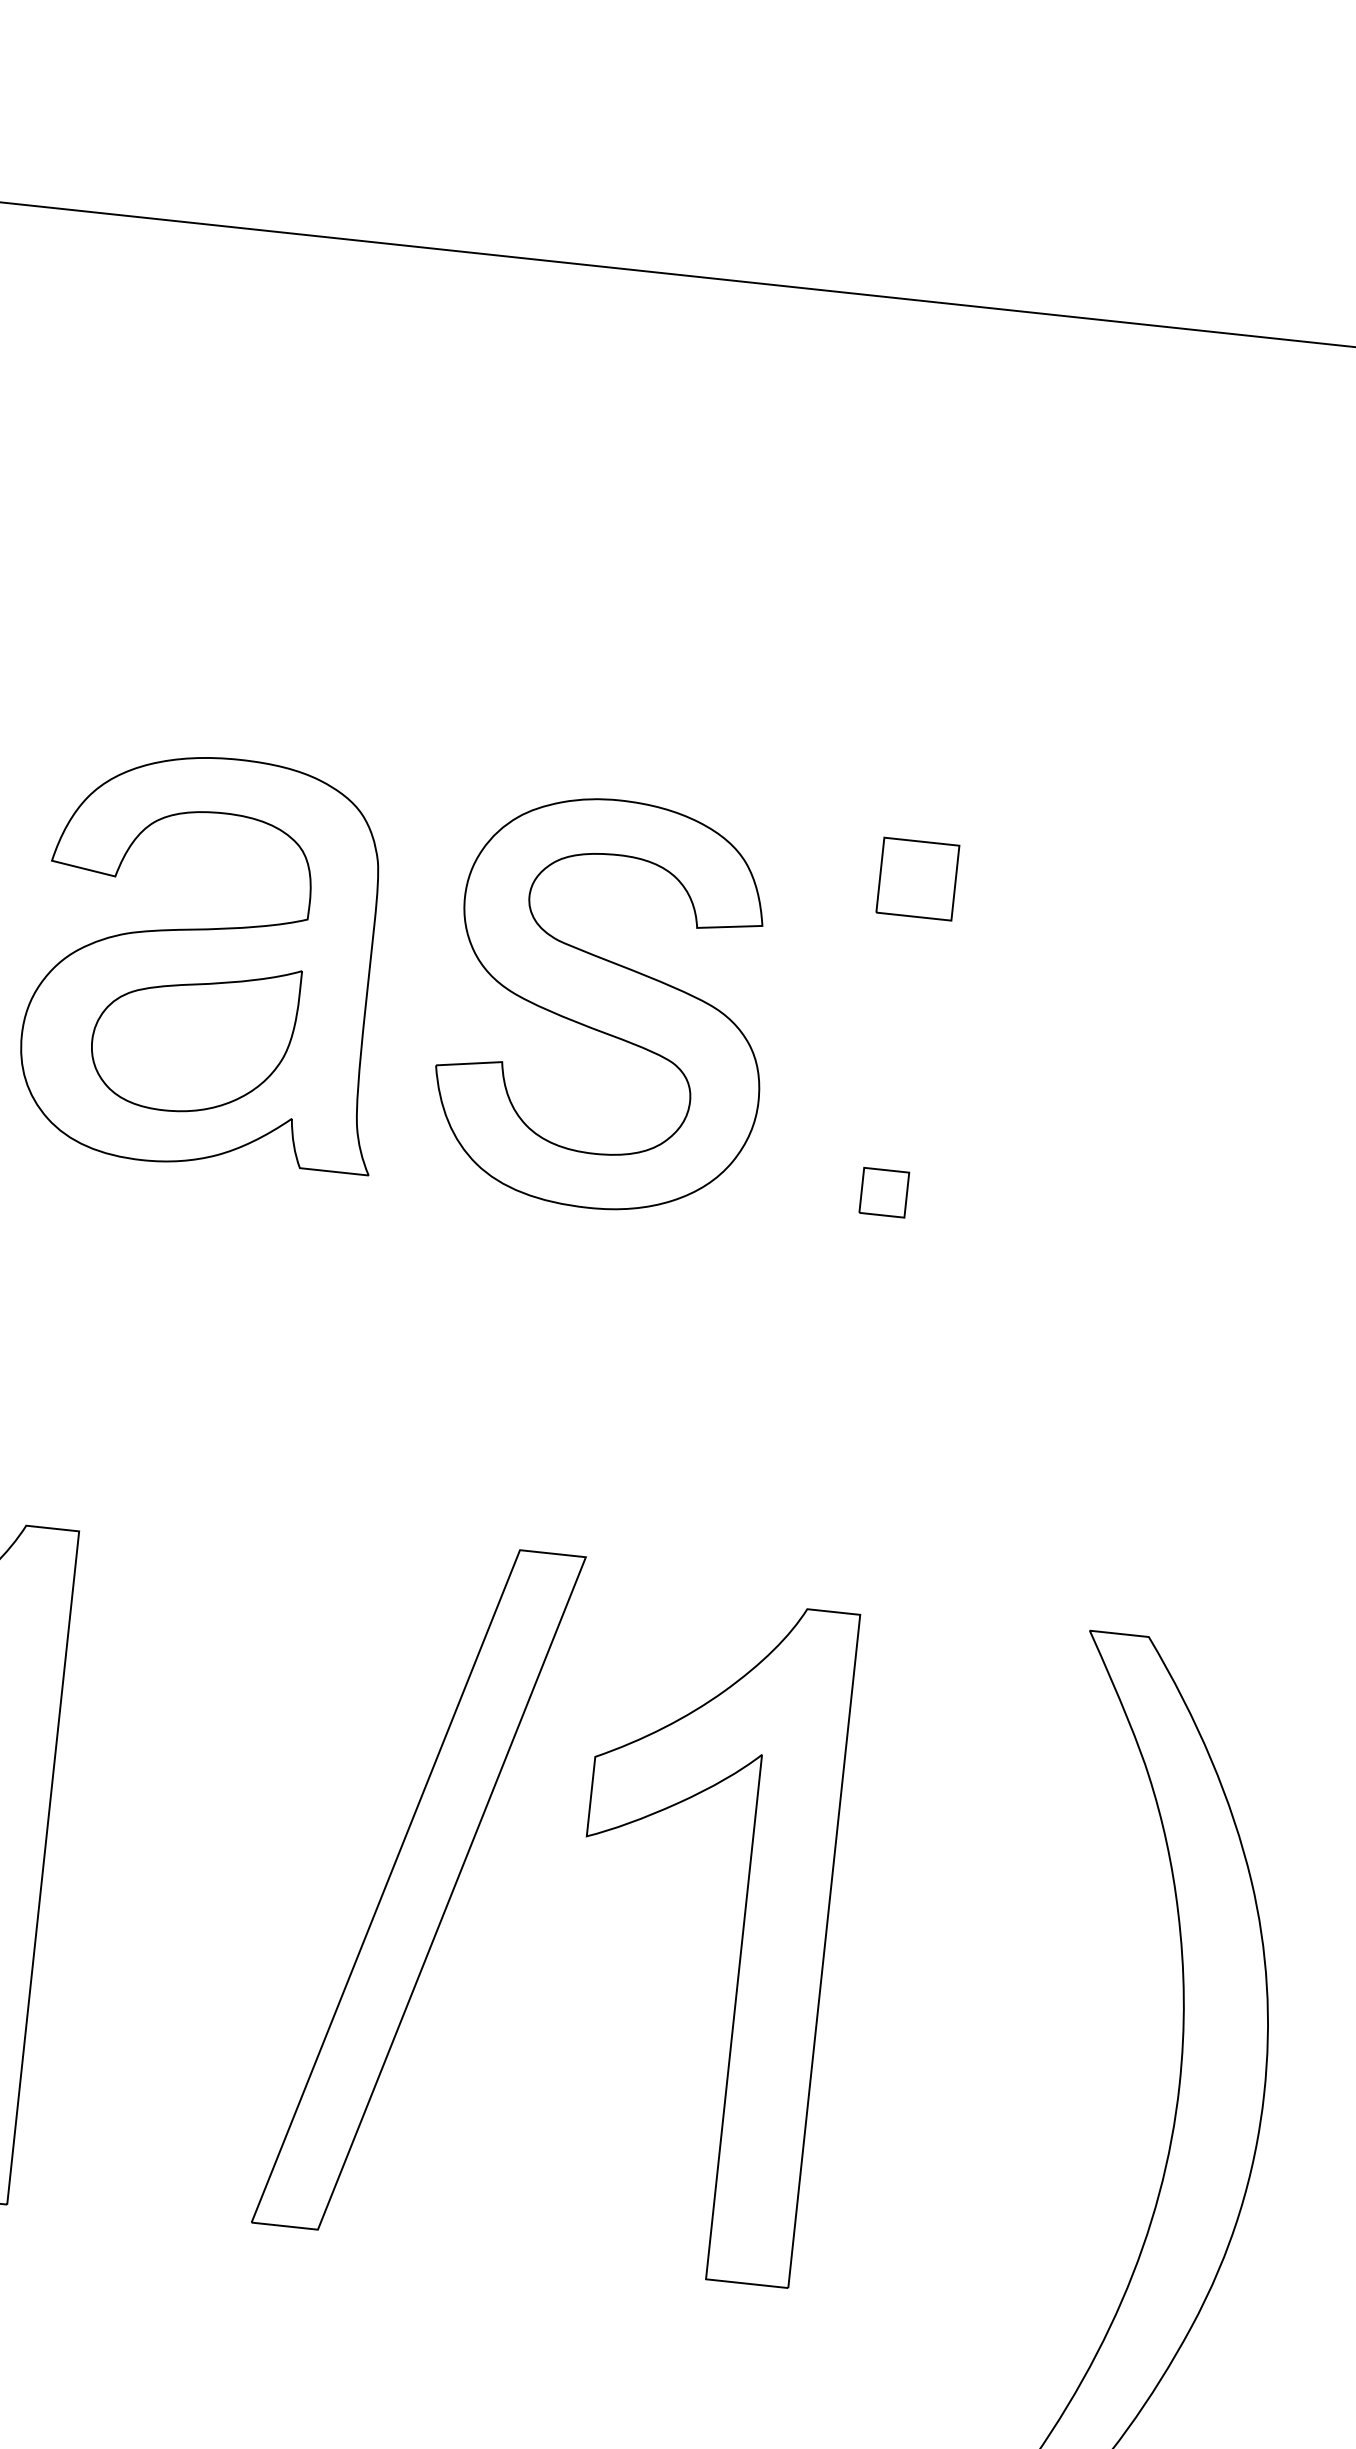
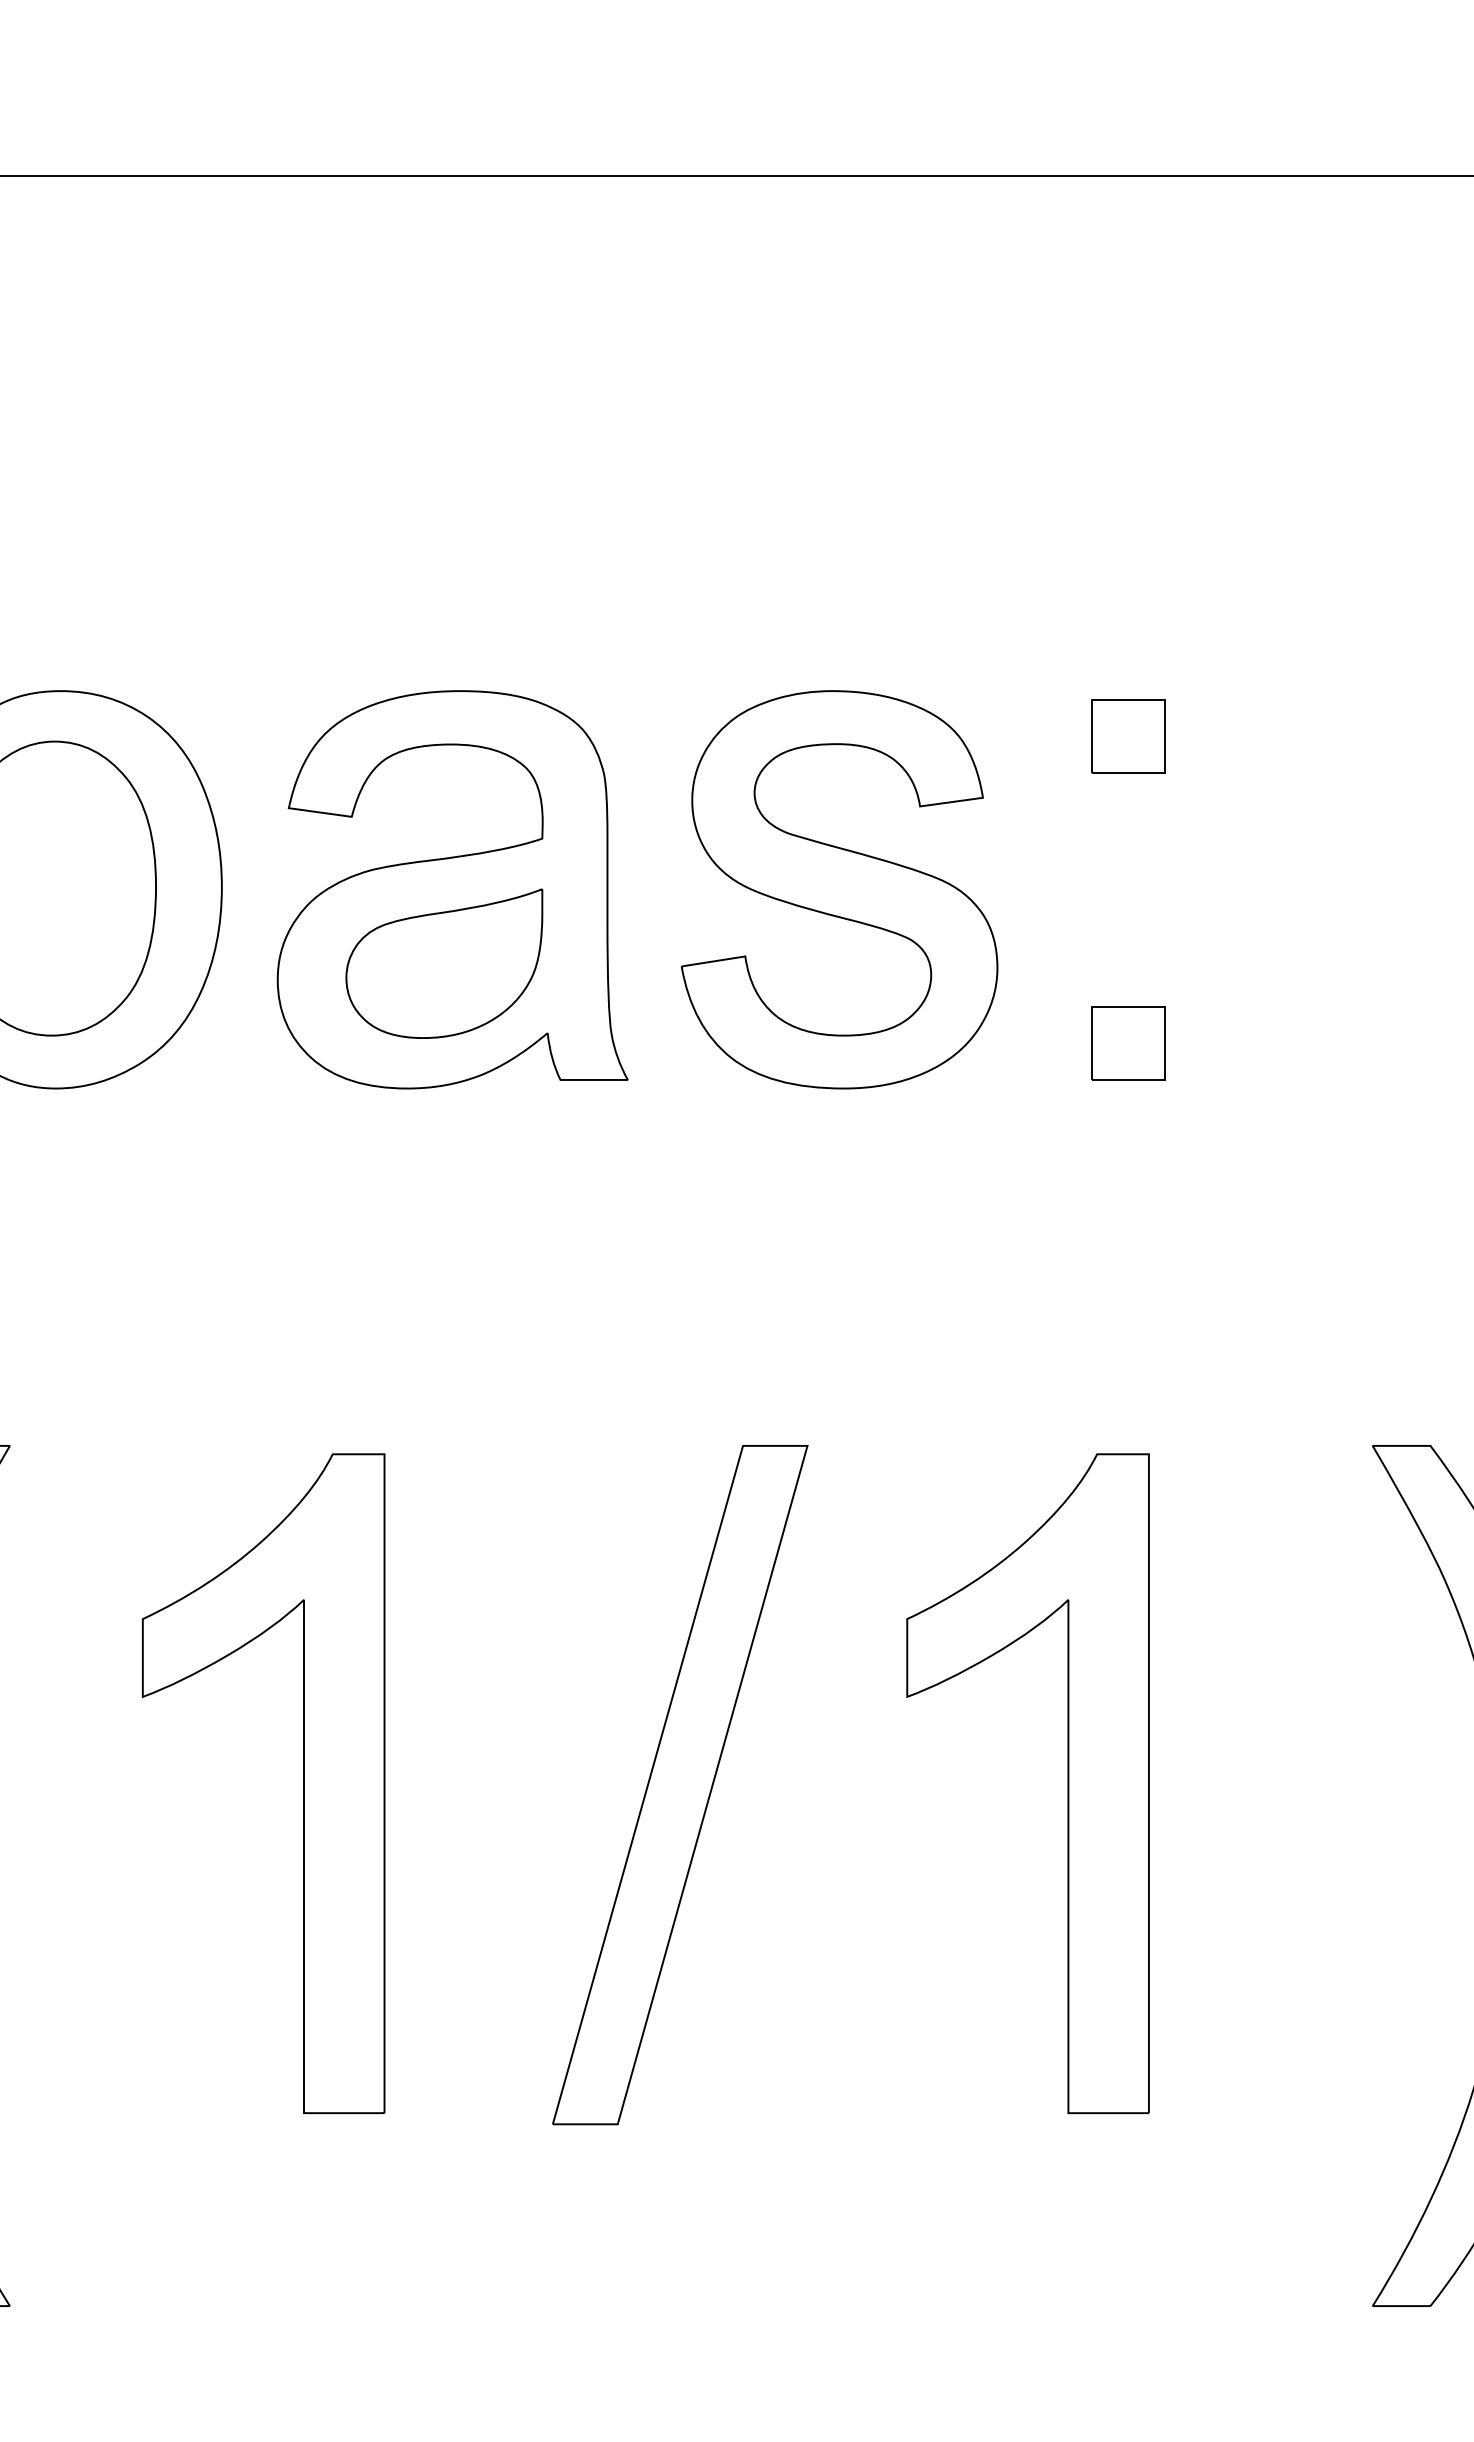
part: (884, 1192) -> (1128, 1043), size x1.67
part: (419, 1890) -> (680, 1785), moved

